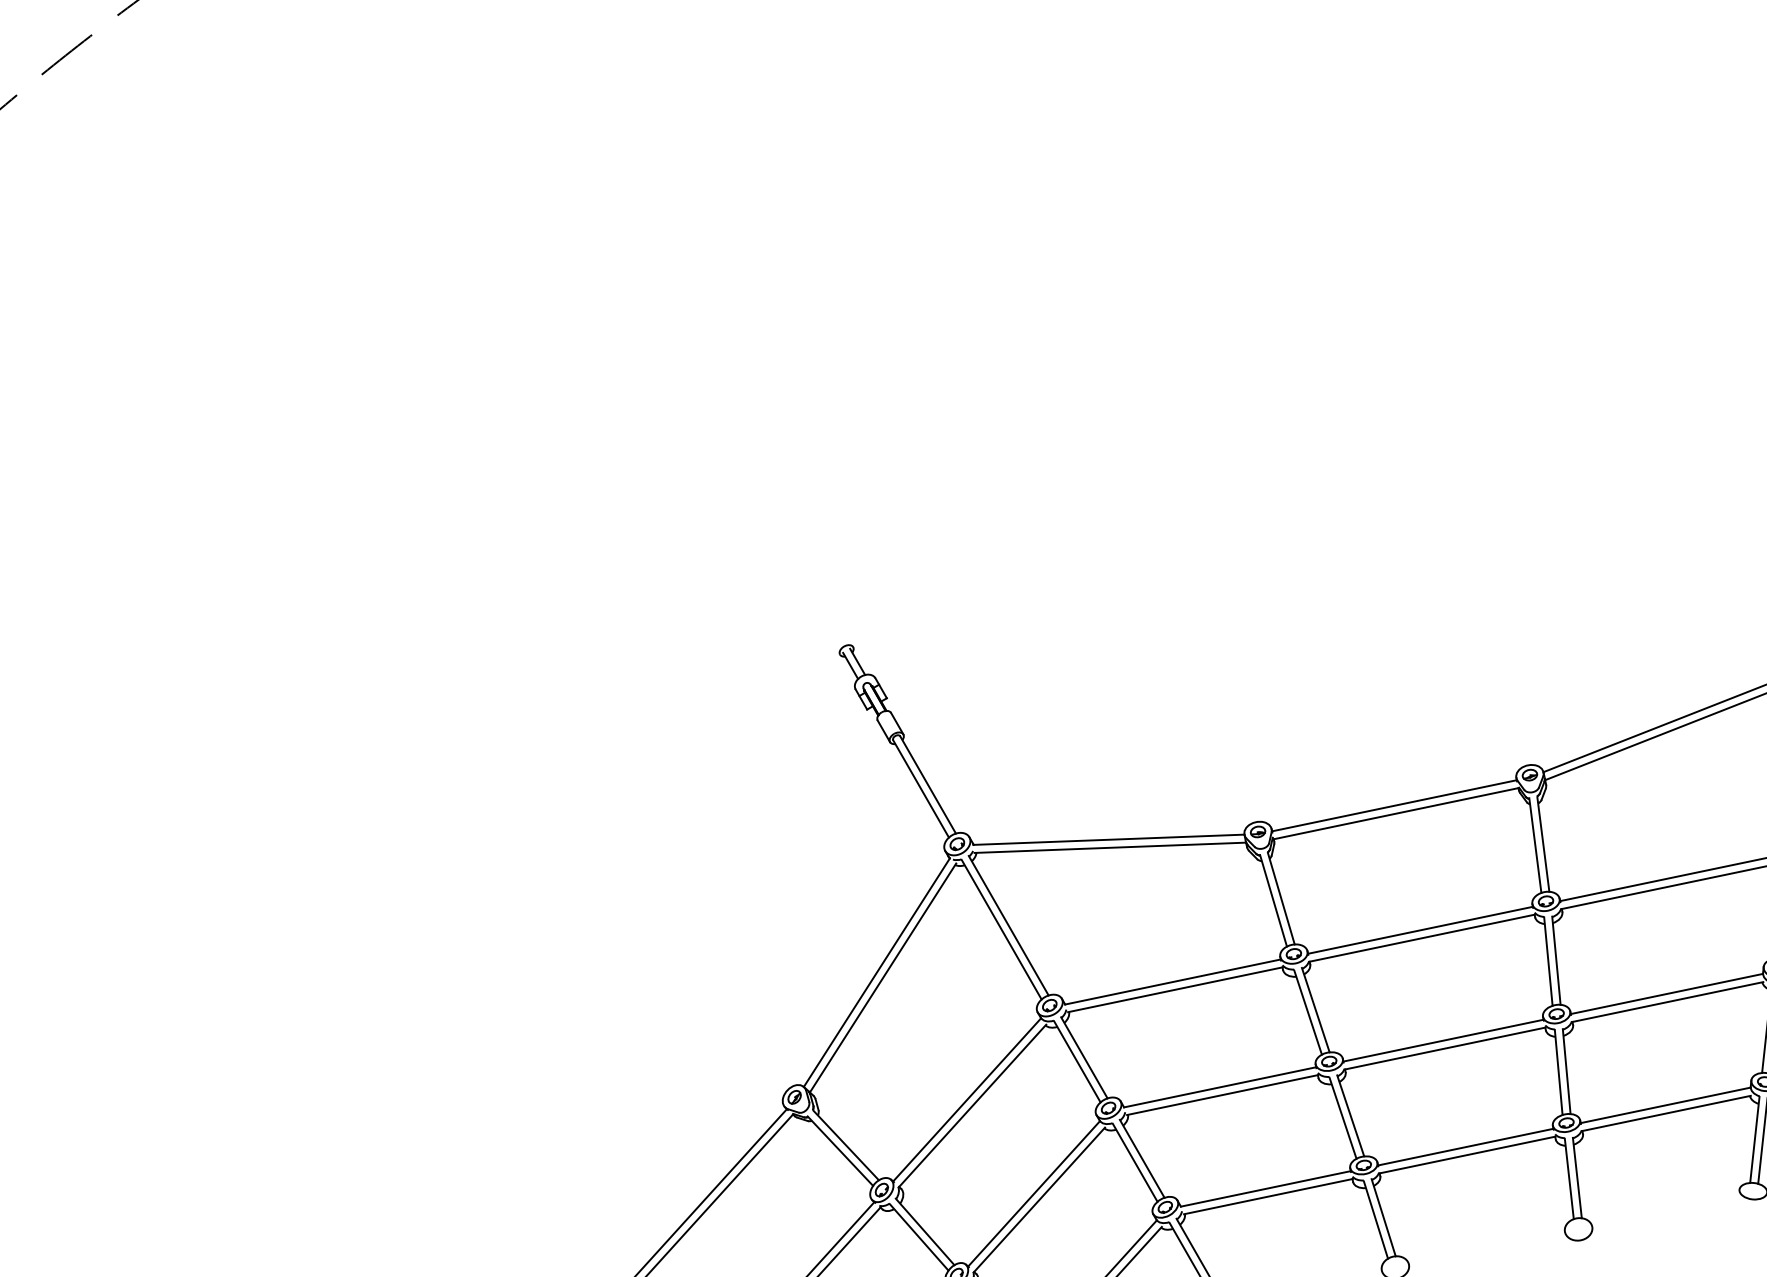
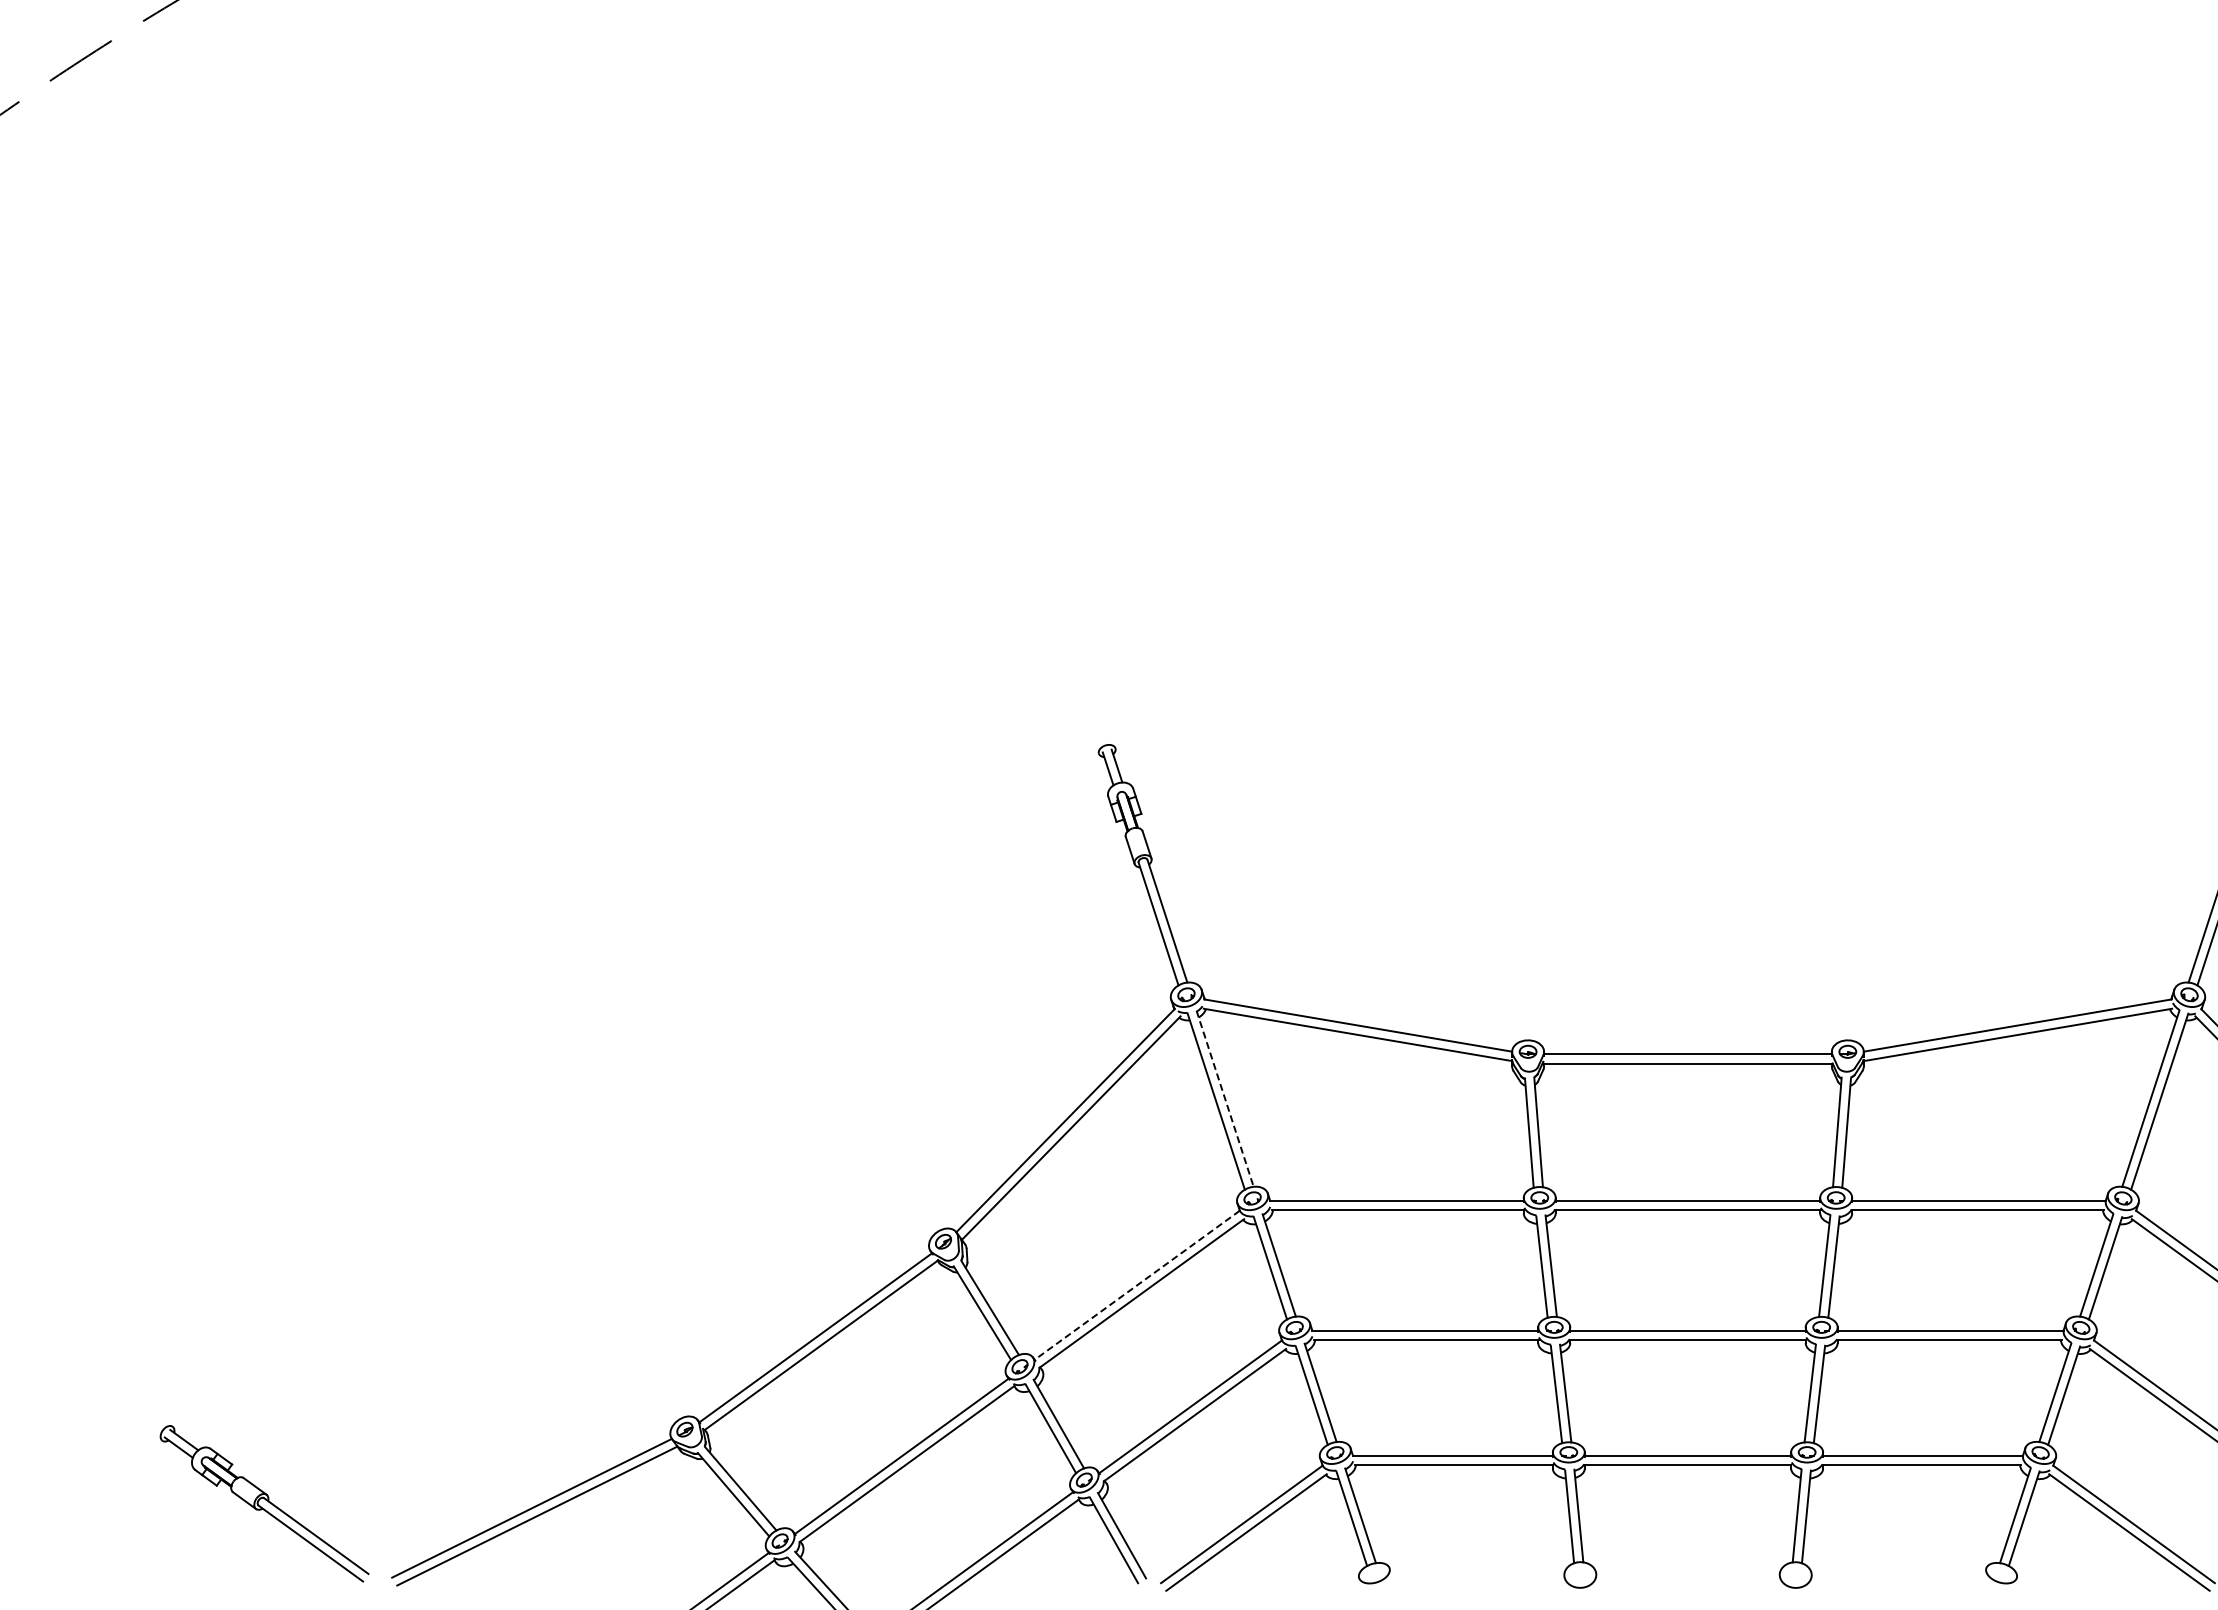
line: (1008, 925) -> (1225, 1098), solid -> dashed
line: (967, 1100) -> (1137, 1285), solid -> dashed

